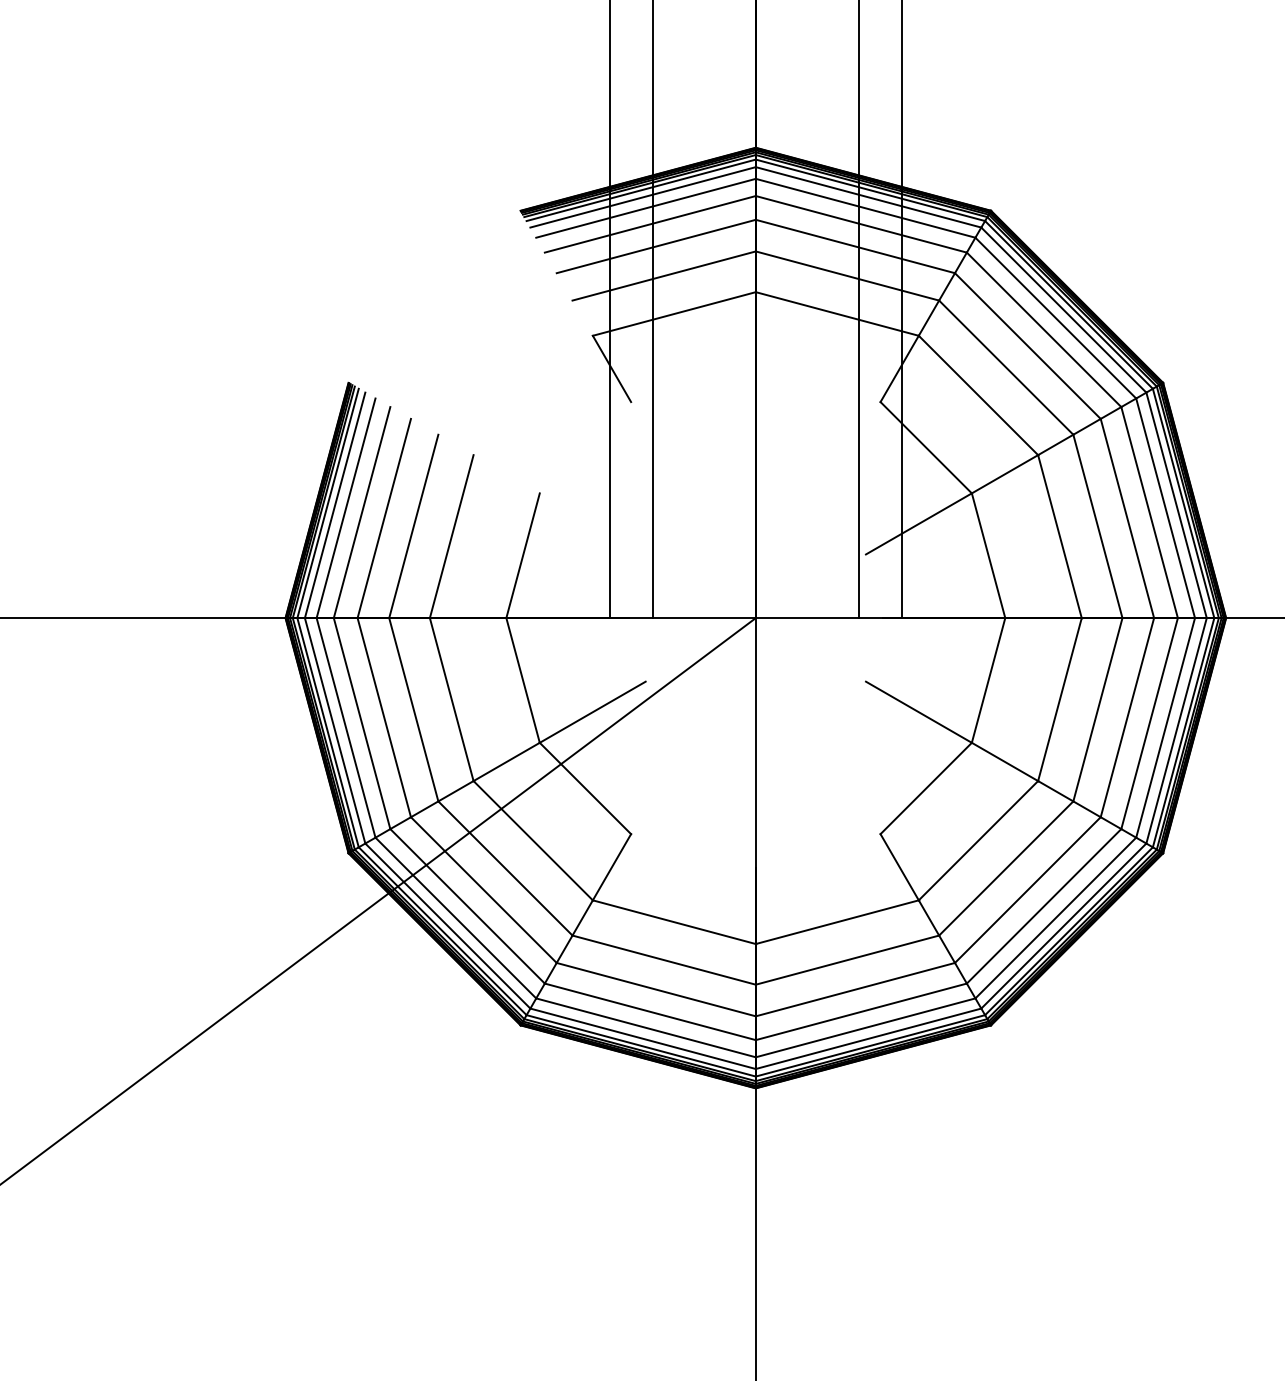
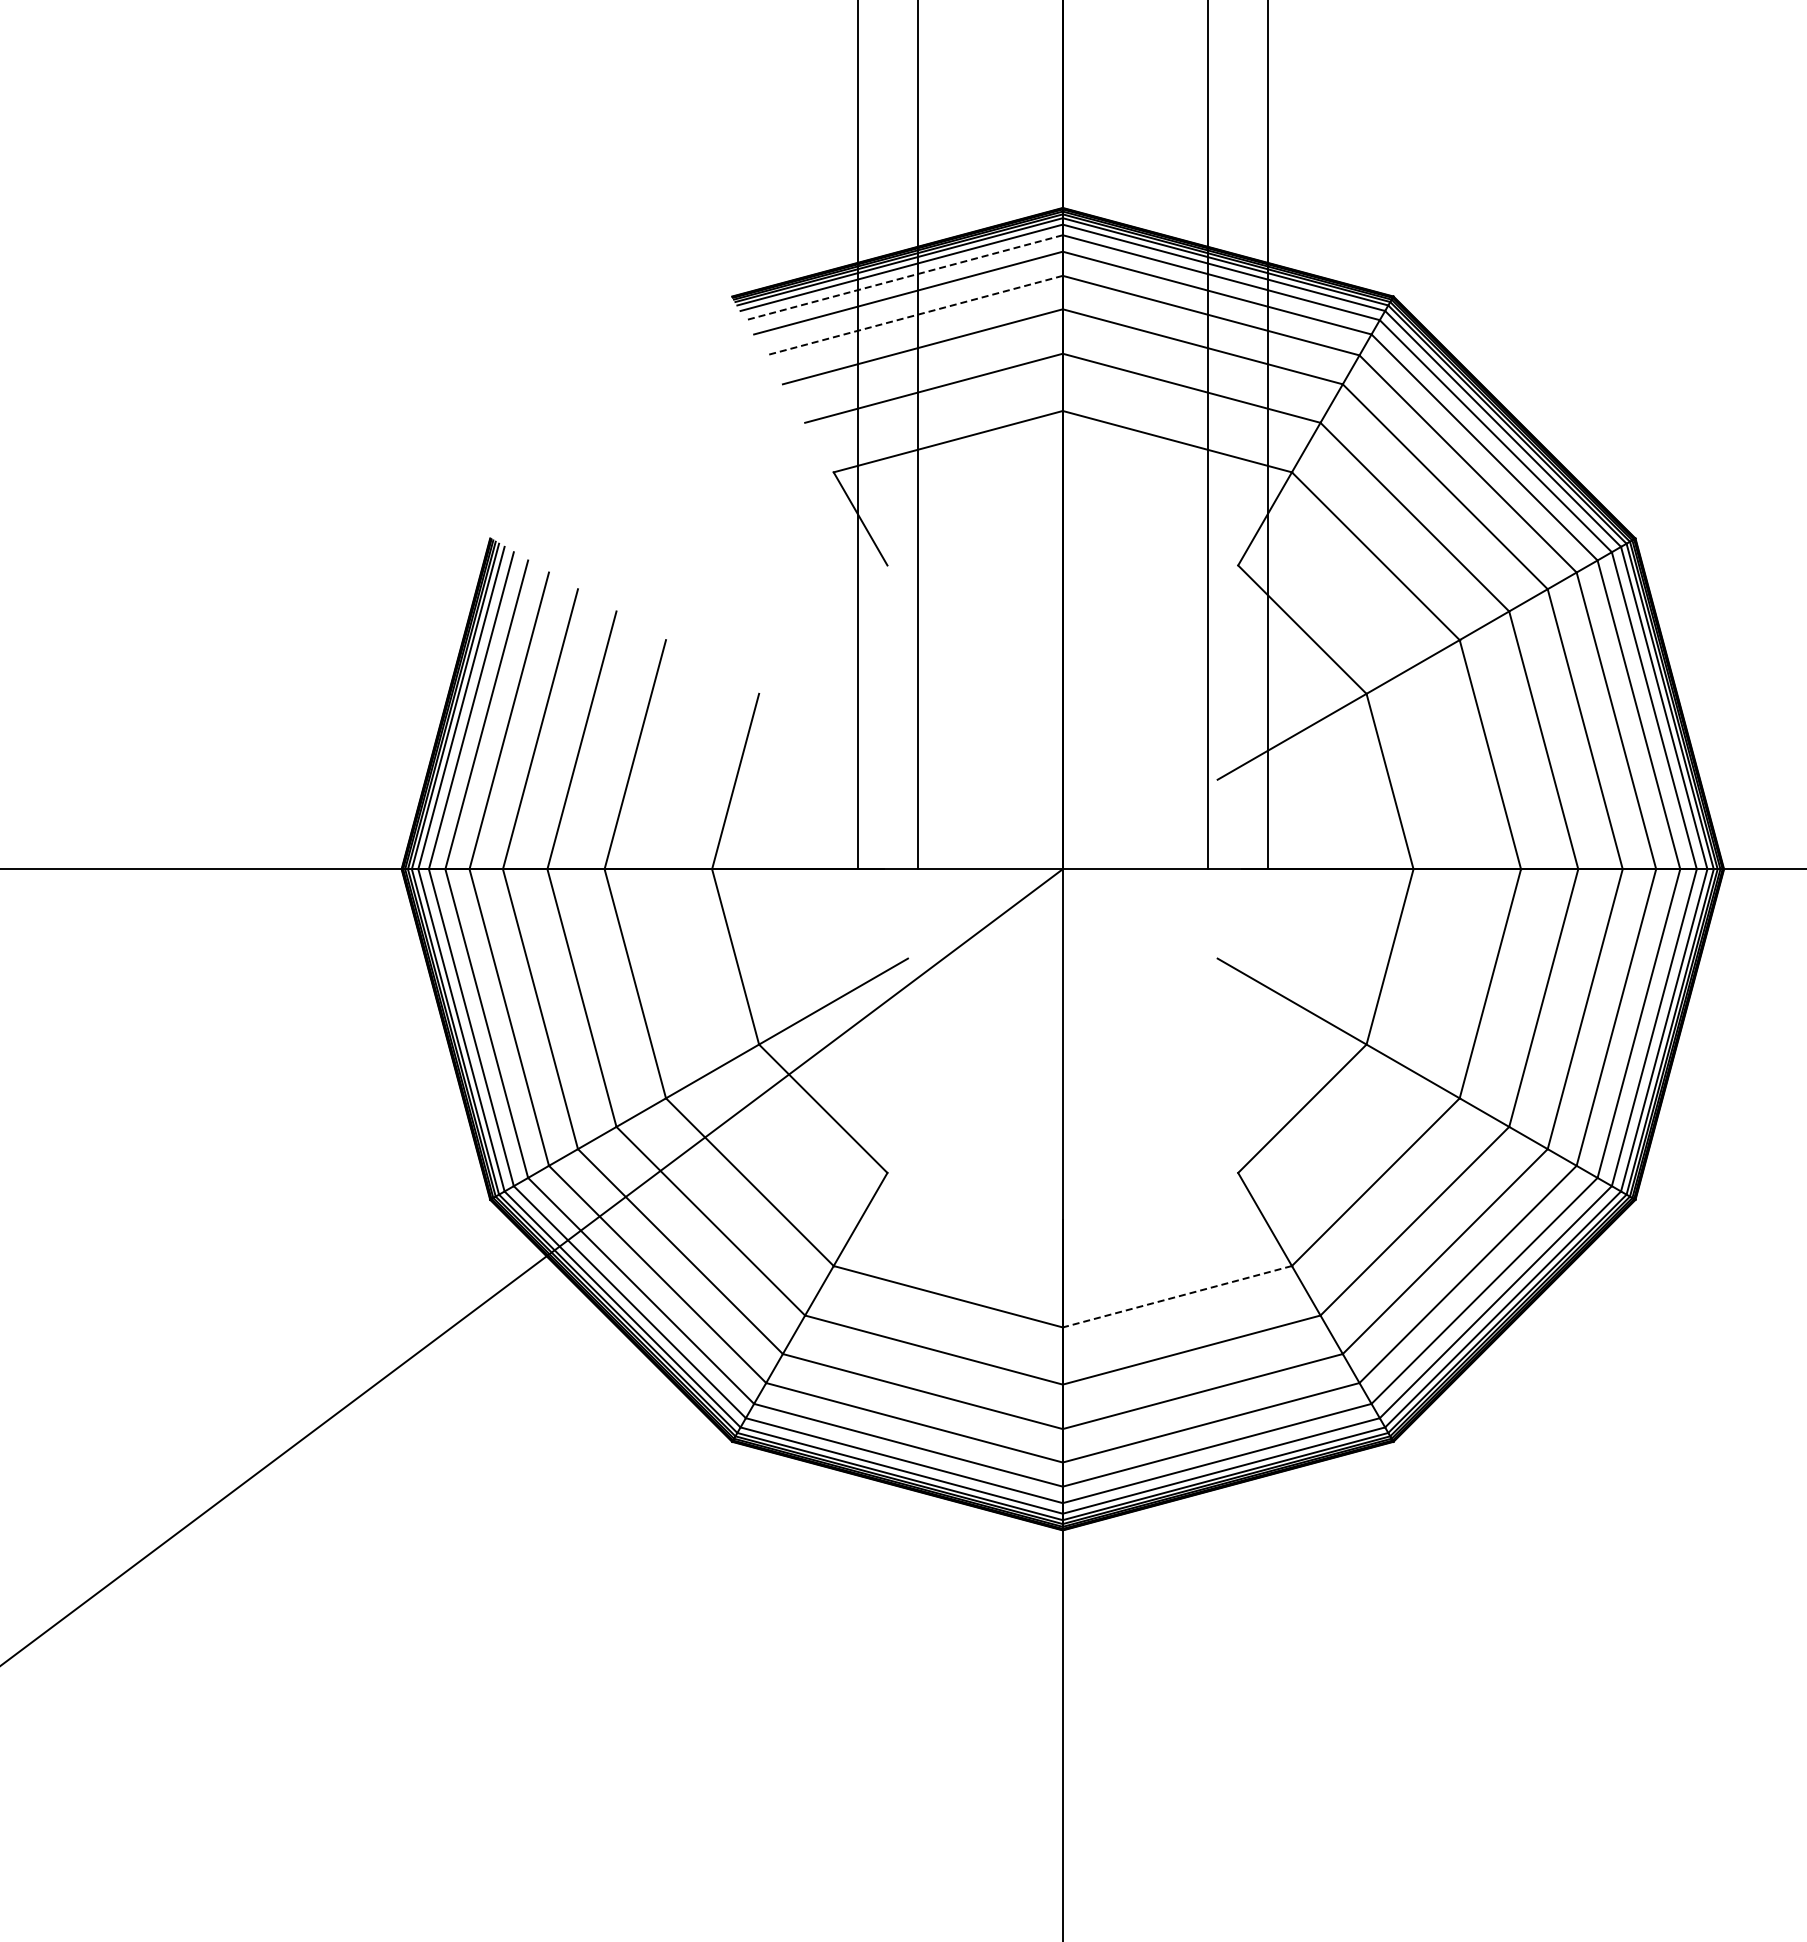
line: (642, 197) -> (903, 277), solid -> dashed
line: (650, 224) -> (914, 315), solid -> dashed
line: (837, 922) -> (1177, 1296), solid -> dashed

